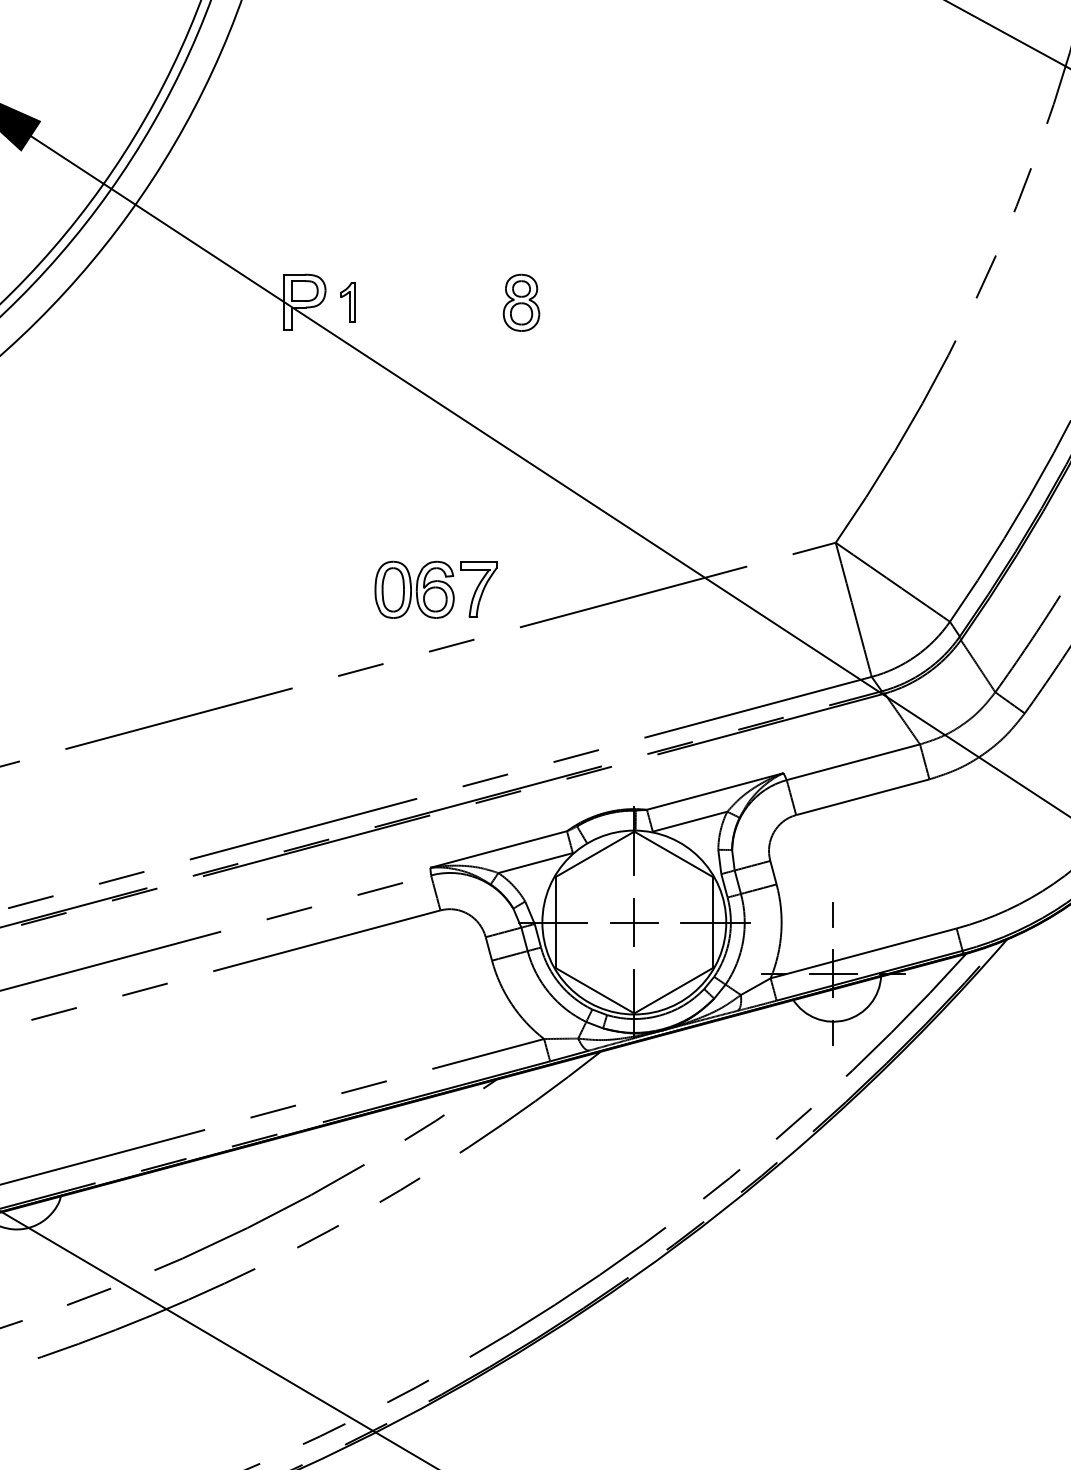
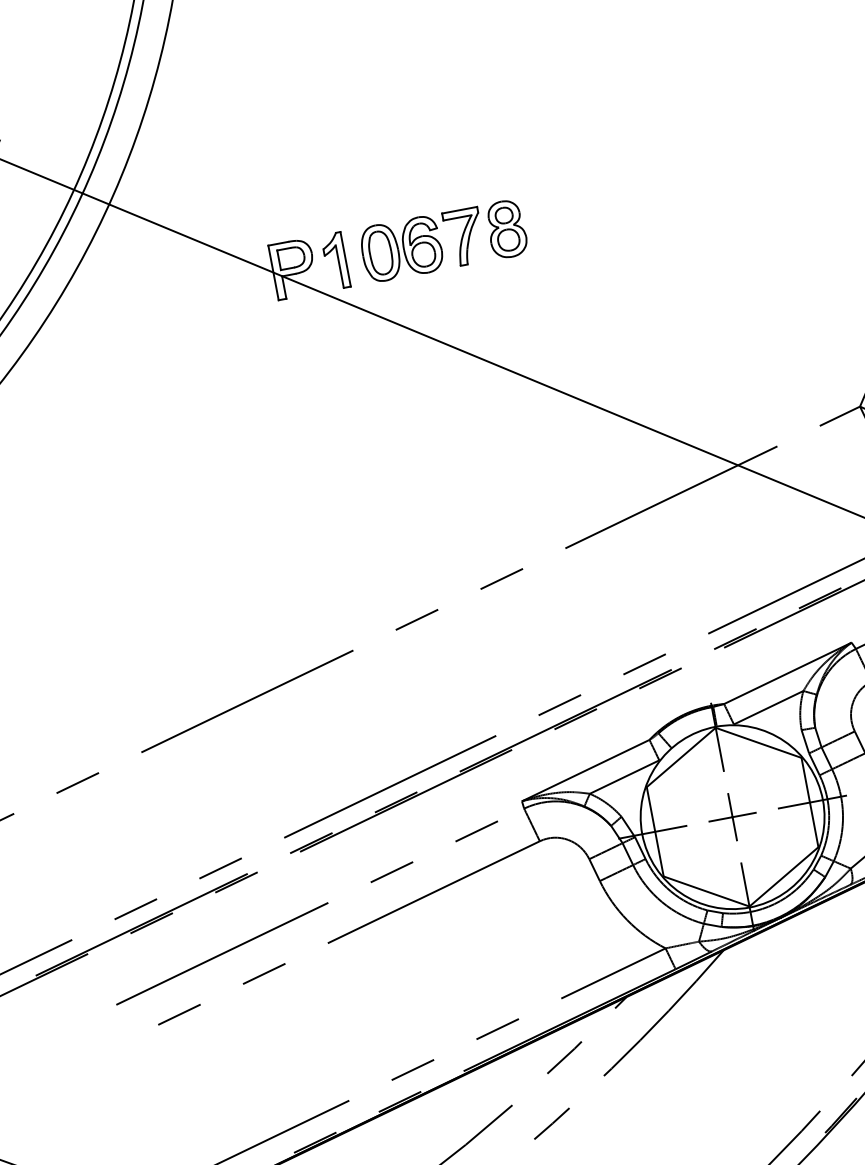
part: (347, 302) -> (335, 261), size x1.43
part: (435, 589) -> (422, 244), moved

